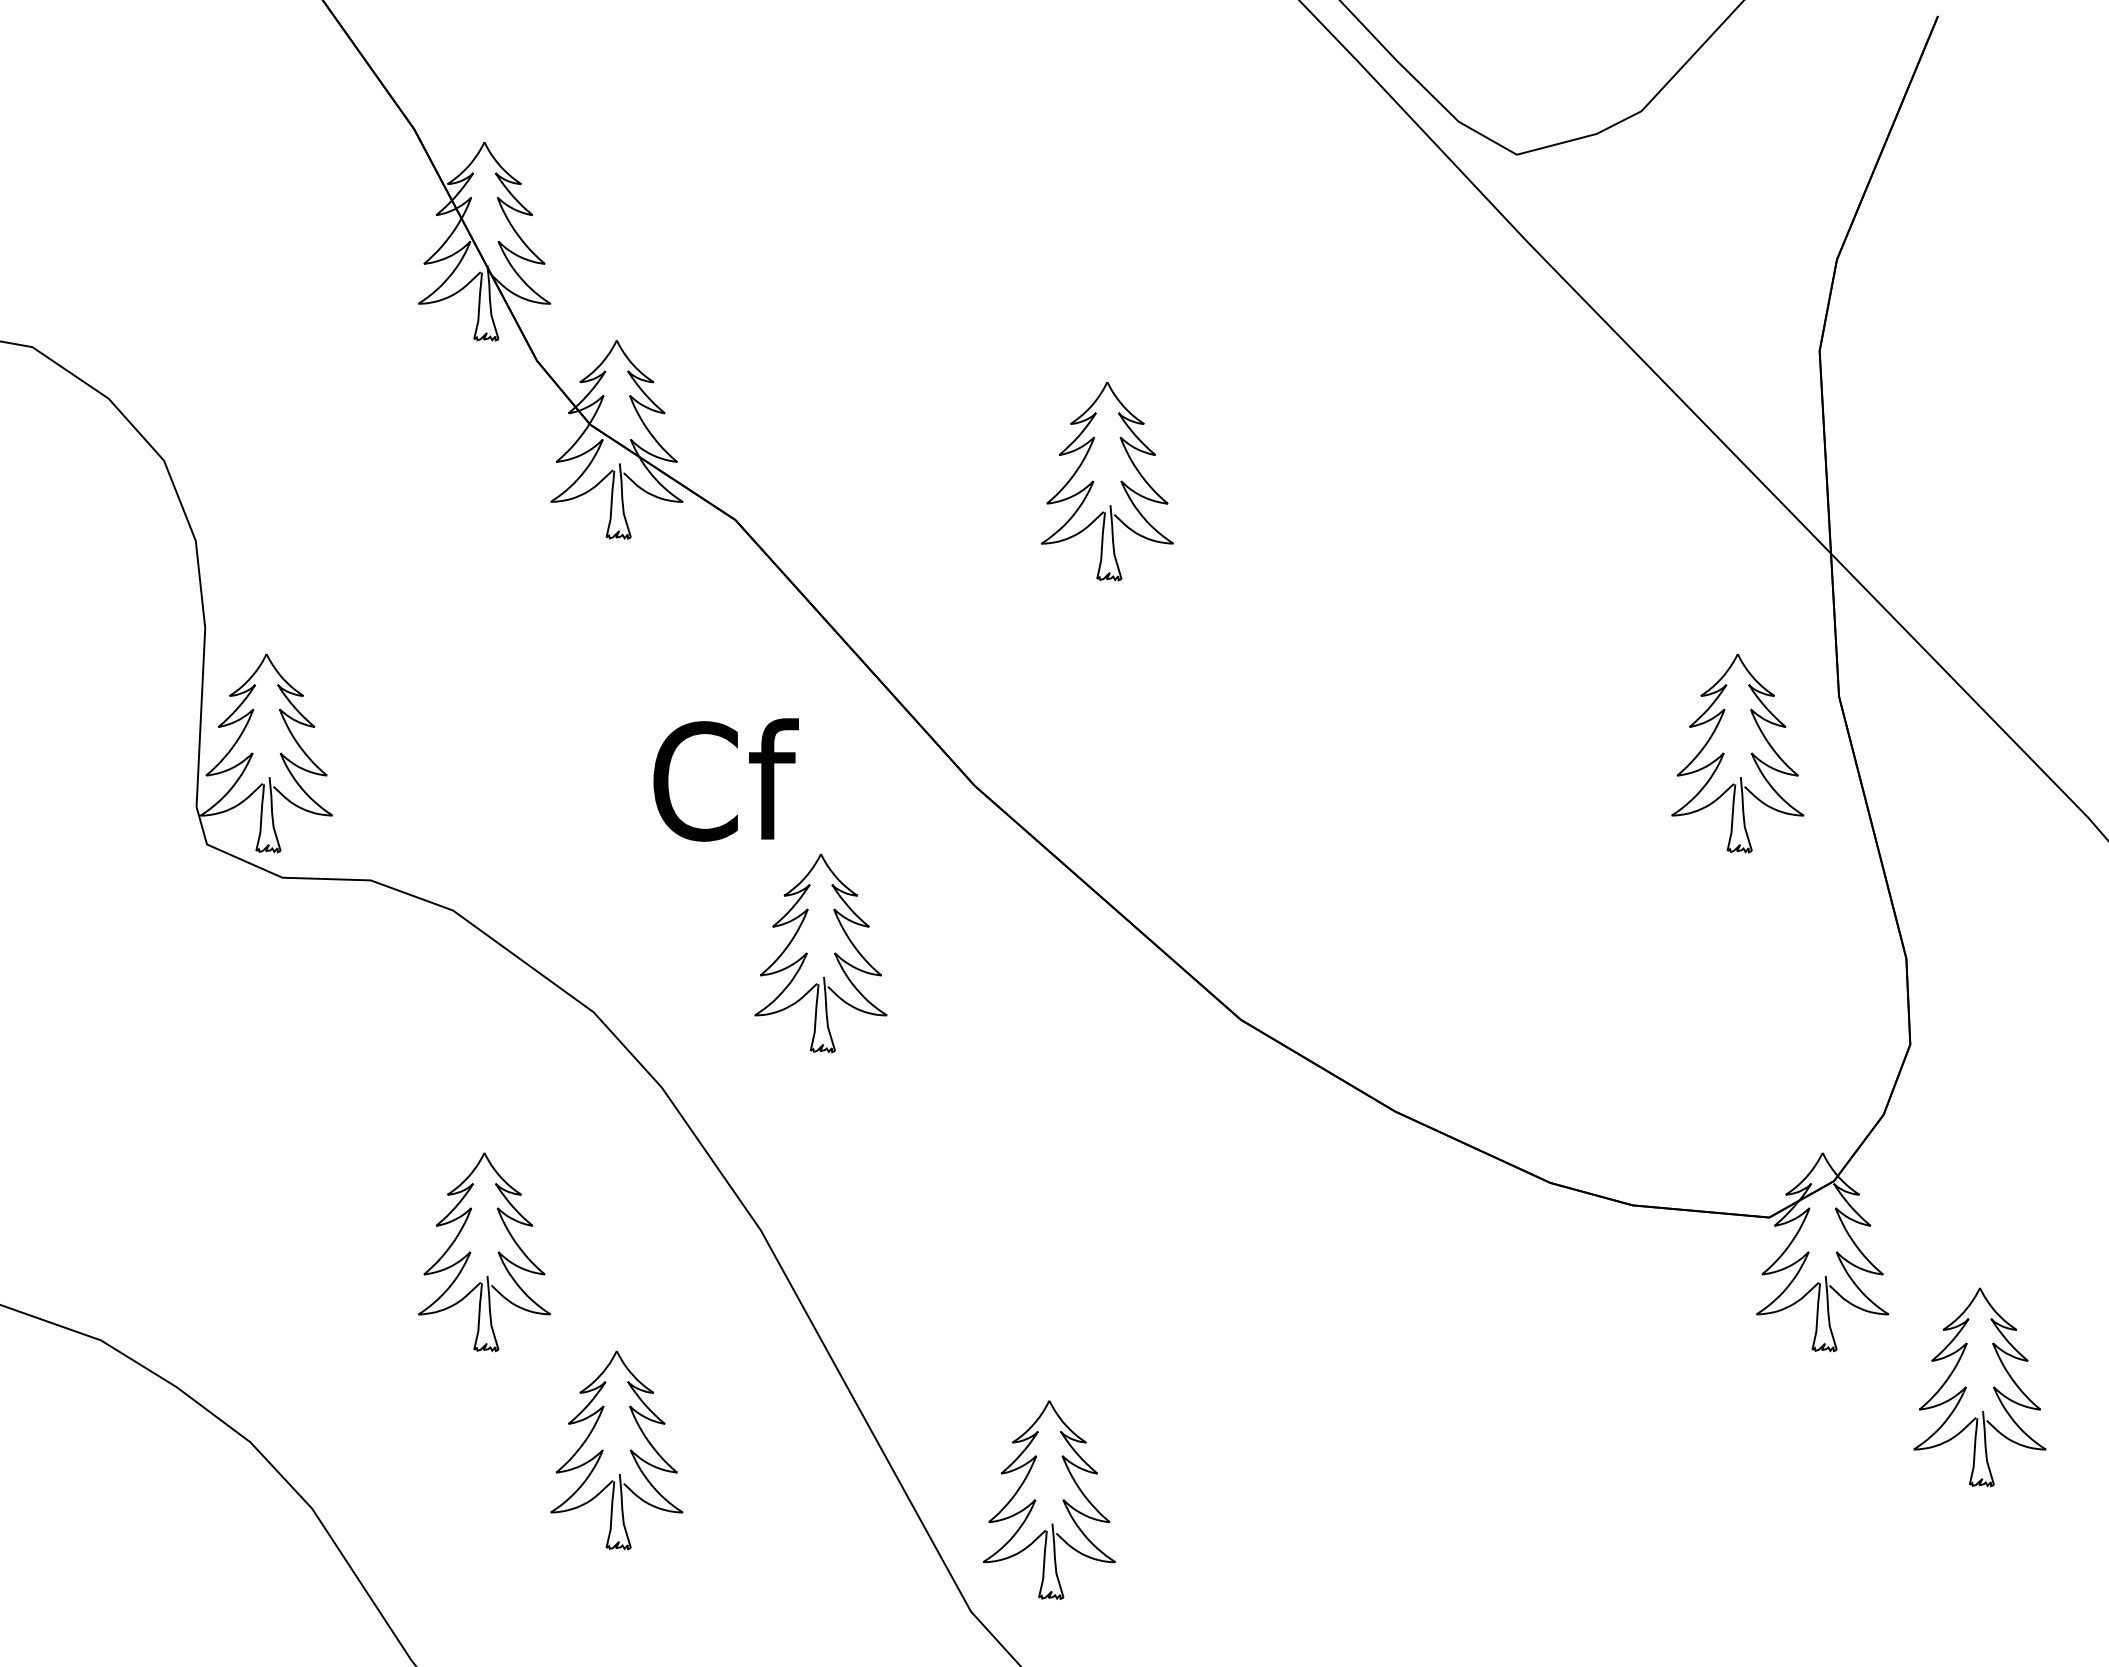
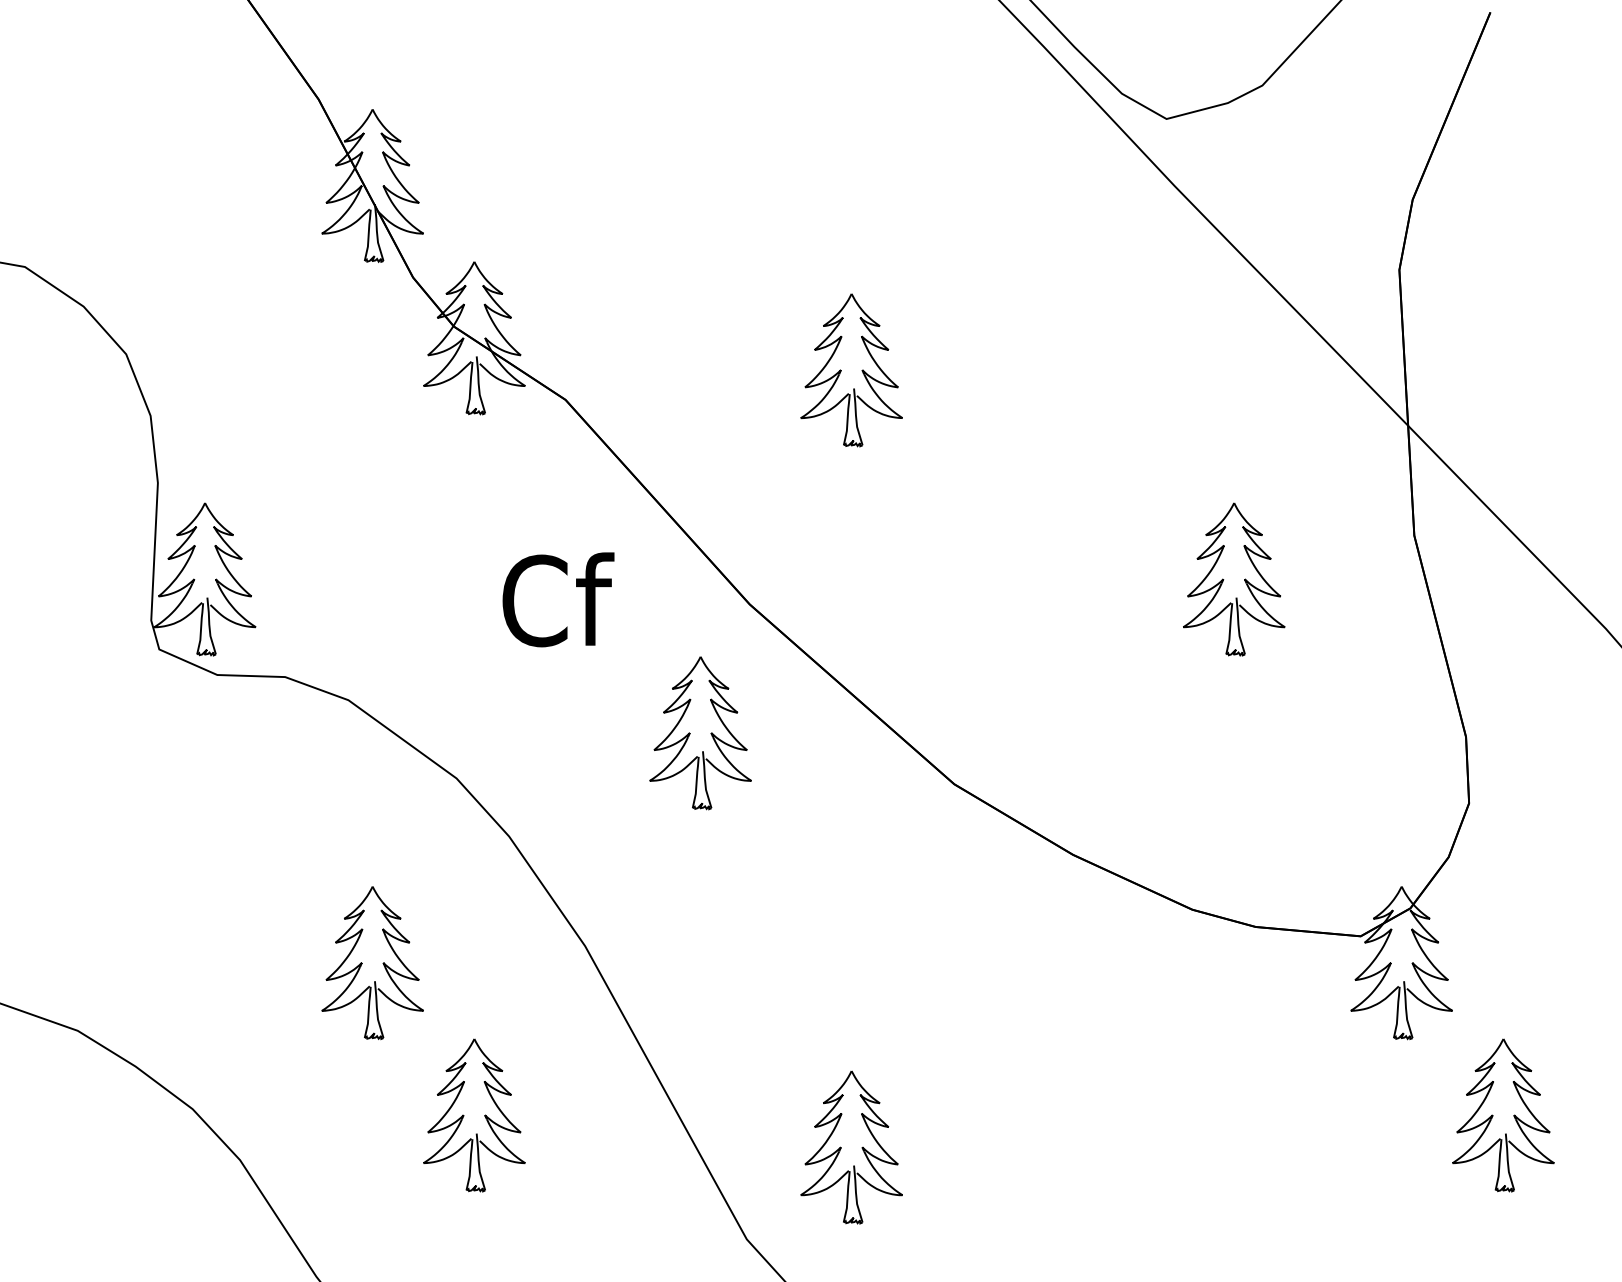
part: (1724, 753) -> (1223, 579), moved
part: (807, 953) -> (690, 733), moved
part: (1966, 1387) -> (1493, 1115), moved
part: (1036, 1500) -> (841, 1147), moved

